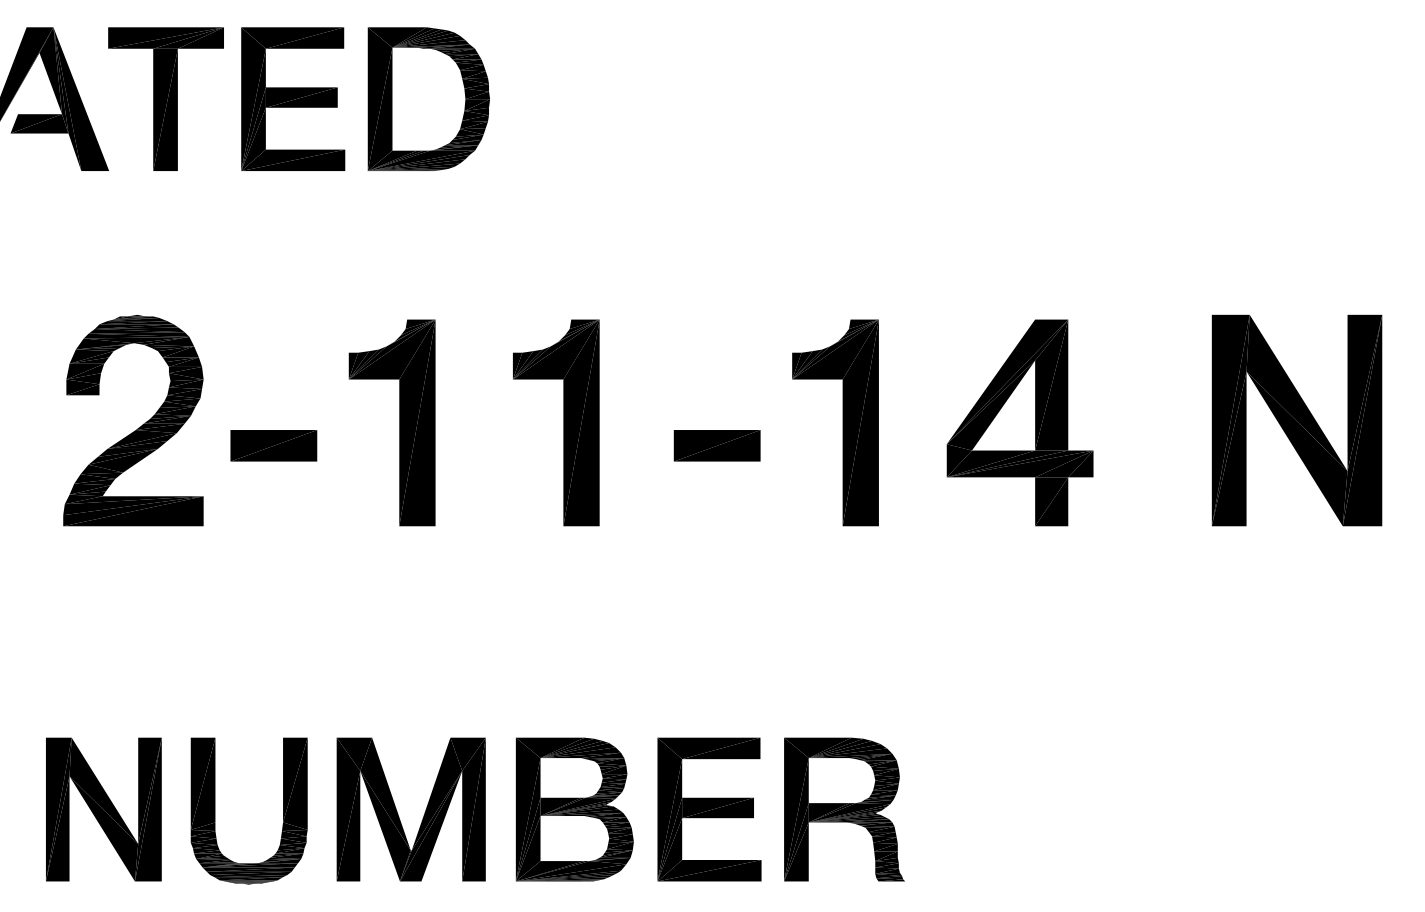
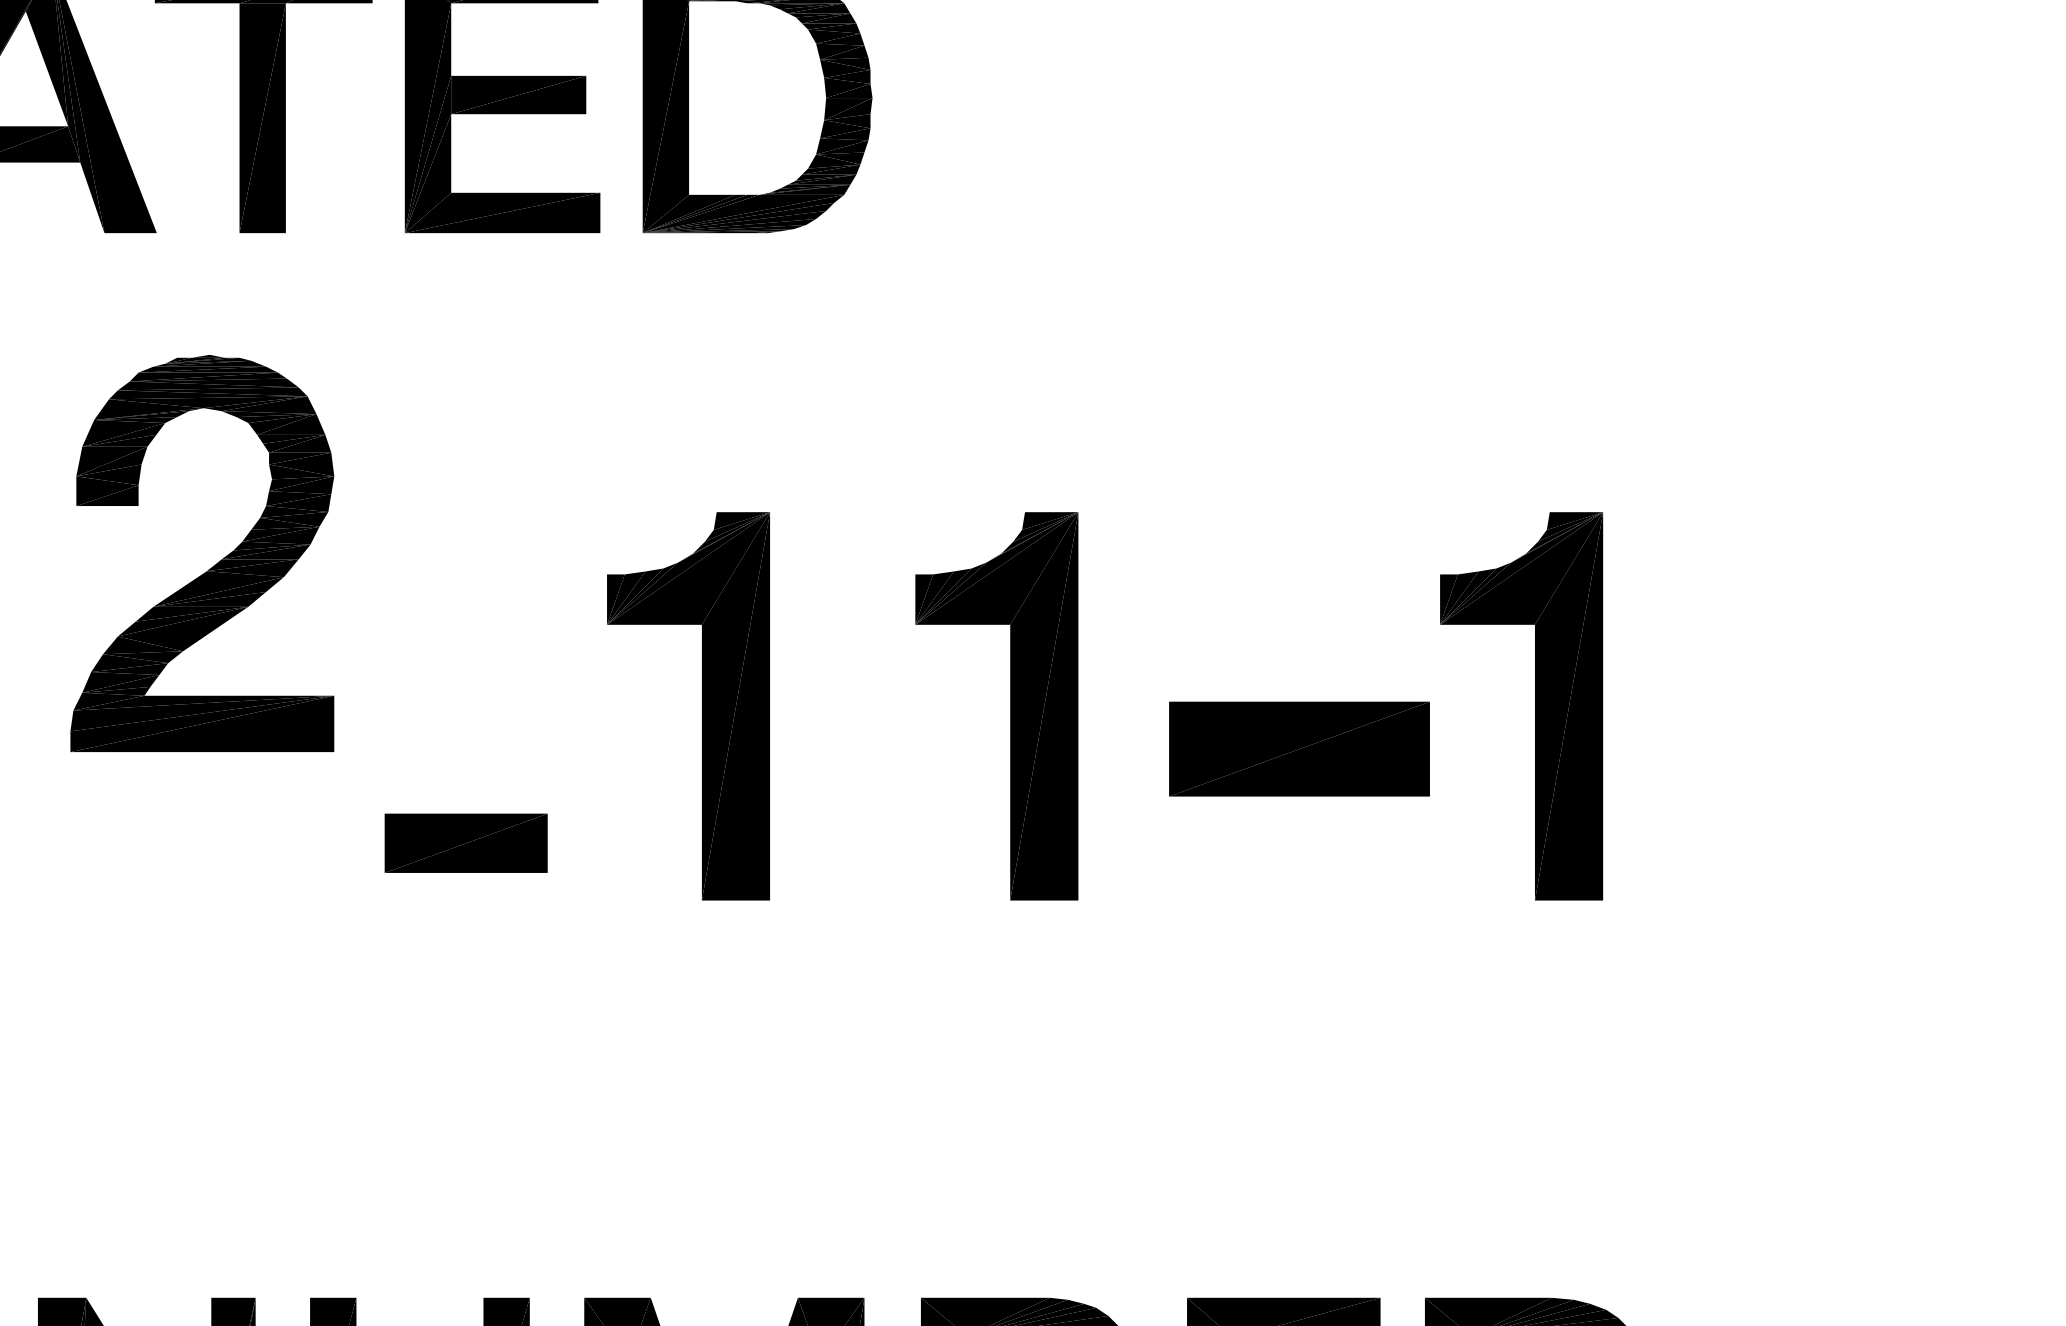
part: (1019, 422) -> (1867, 705), removed
part: (138, 427) -> (211, 566), moved
part: (273, 445) -> (465, 842), moved
part: (716, 445) -> (1297, 748), size x1.6

